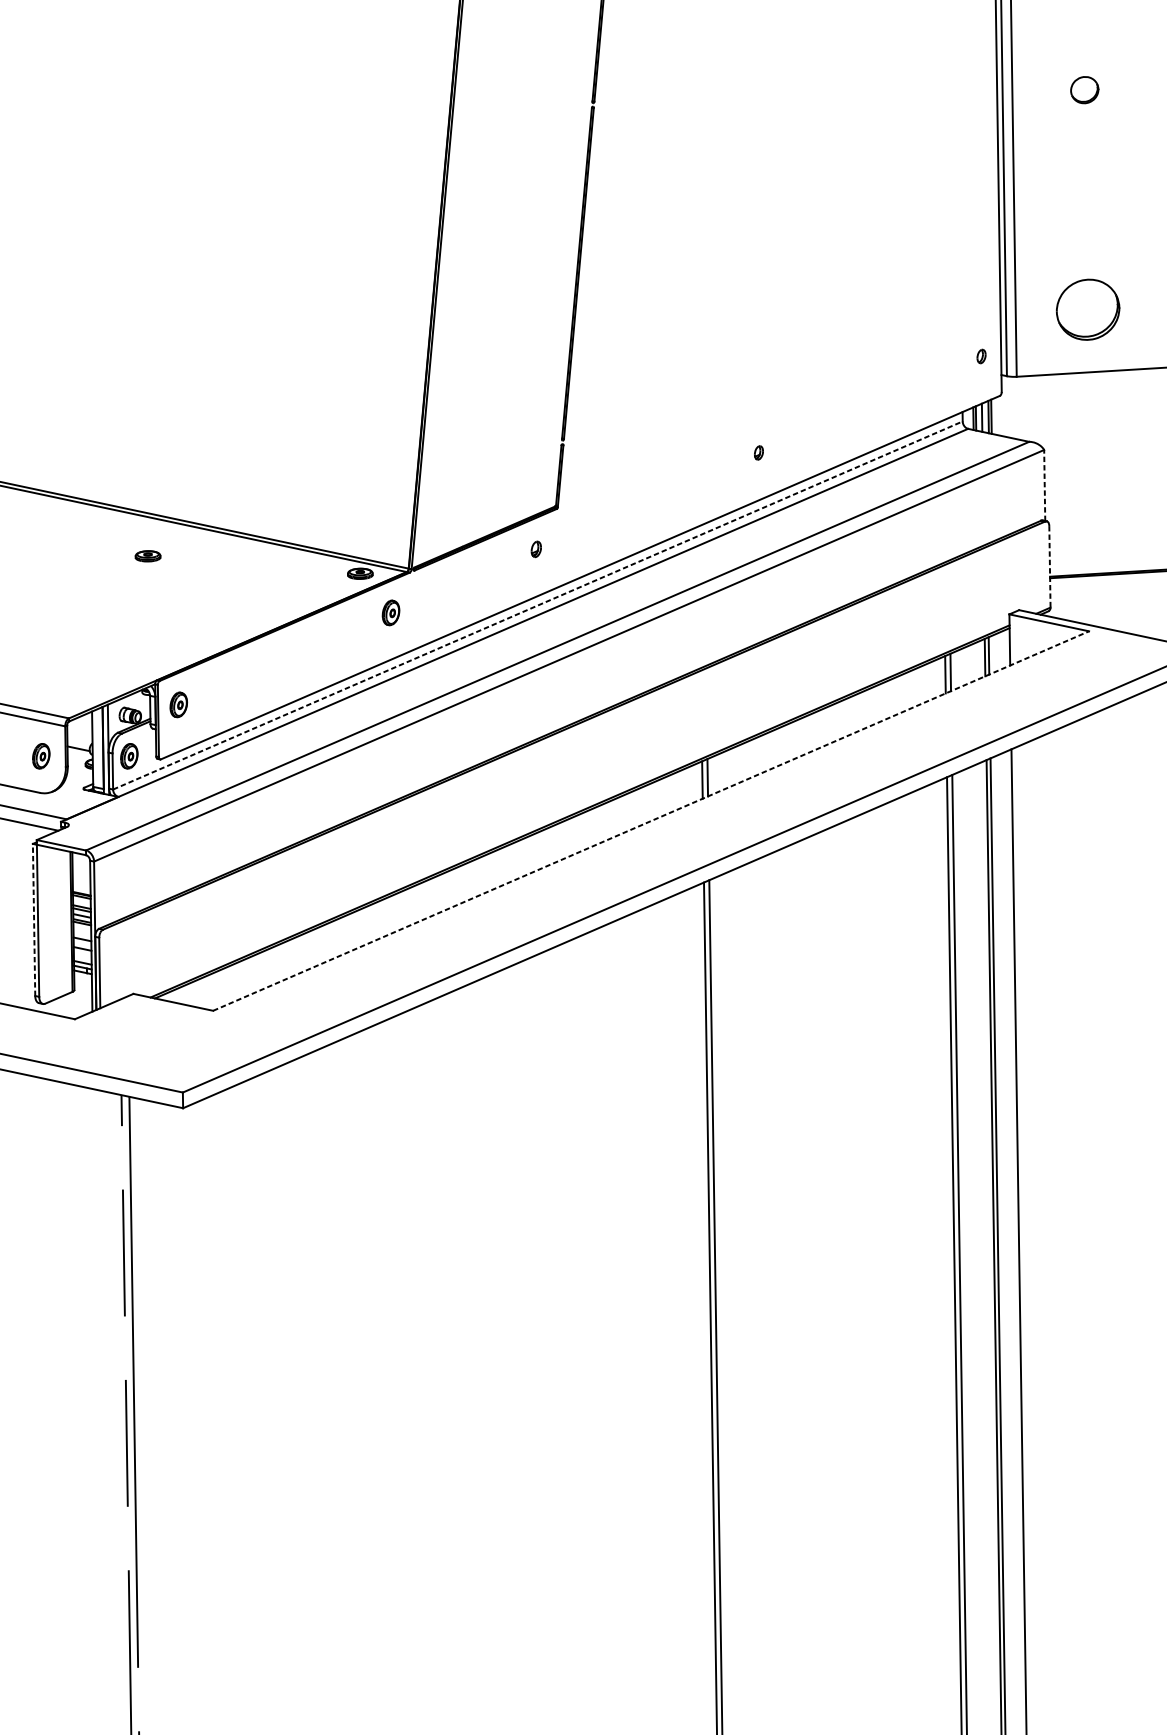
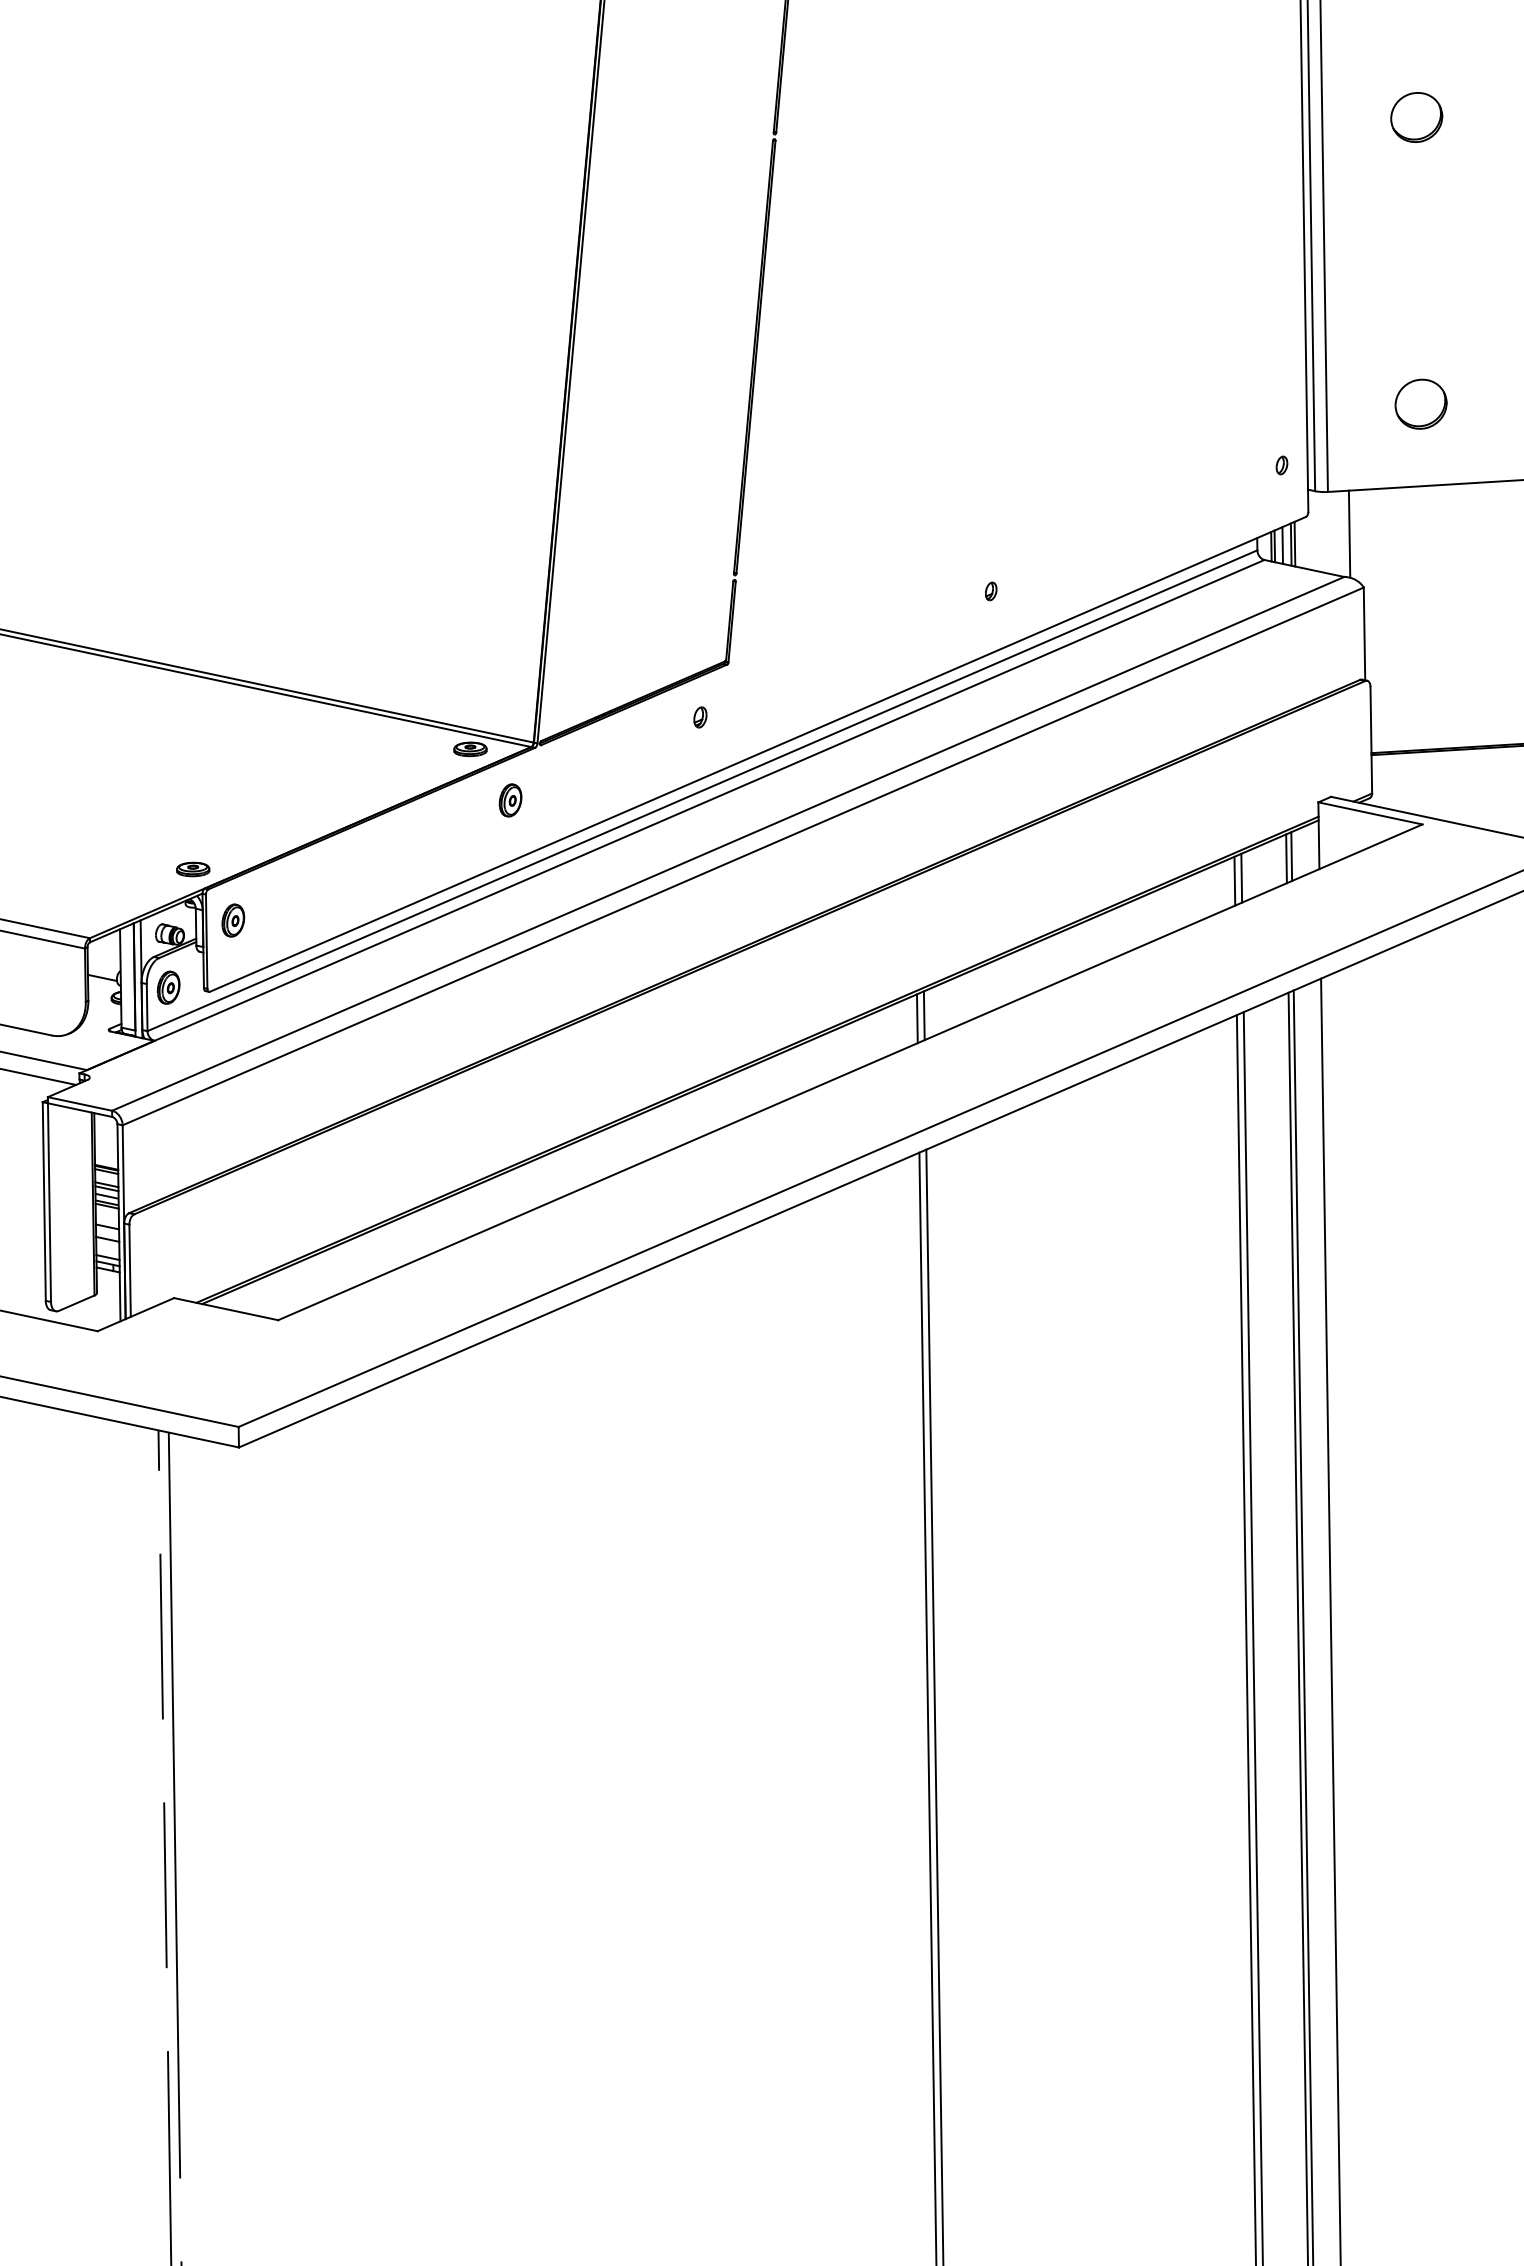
part: (1084, 90) -> (1416, 117), size x1.43
part: (1087, 309) -> (1420, 403), size x0.62
line: (1033, 408) -> (1349, 533), added
line: (1044, 485) -> (1364, 633), dashed -> solid
part: (148, 556) -> (193, 869), moved
line: (1050, 567) -> (1371, 740), dashed -> solid
line: (537, 605) -> (702, 790), dashed -> solid
part: (41, 756) -> (53, 987), removed
line: (651, 821) -> (850, 1072), dashed -> solid
line: (34, 919) -> (44, 1201), dashed -> solid

